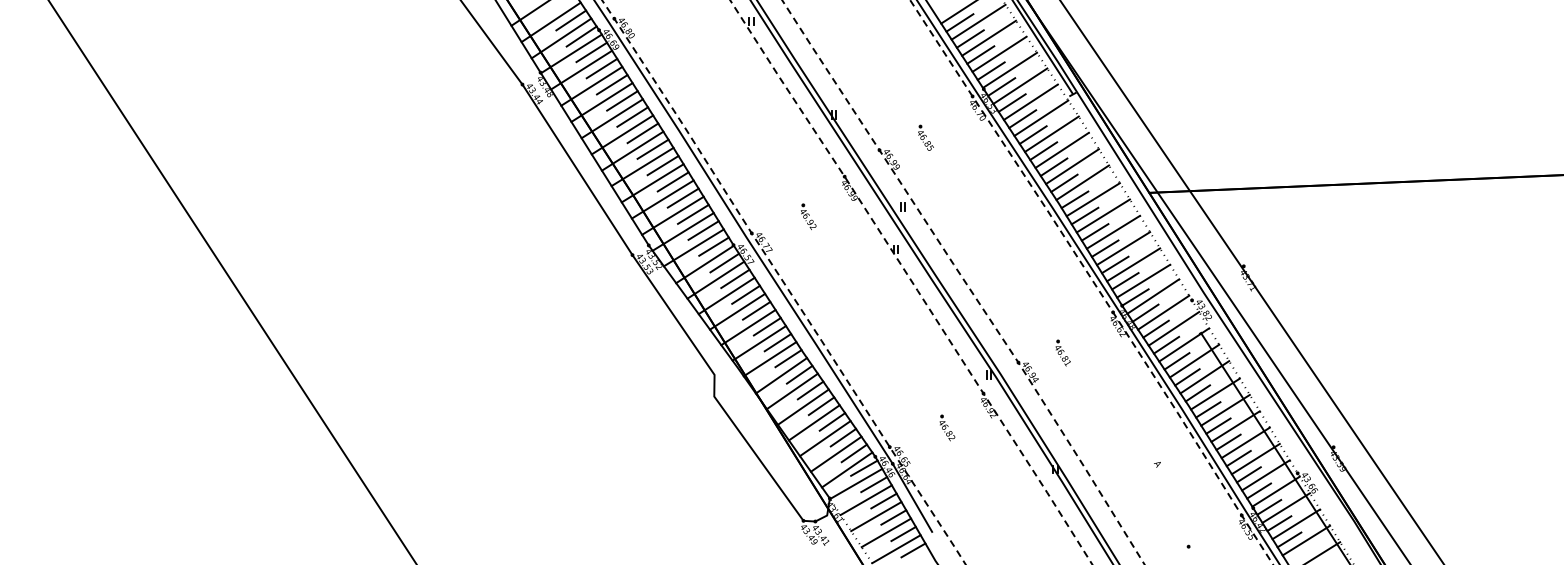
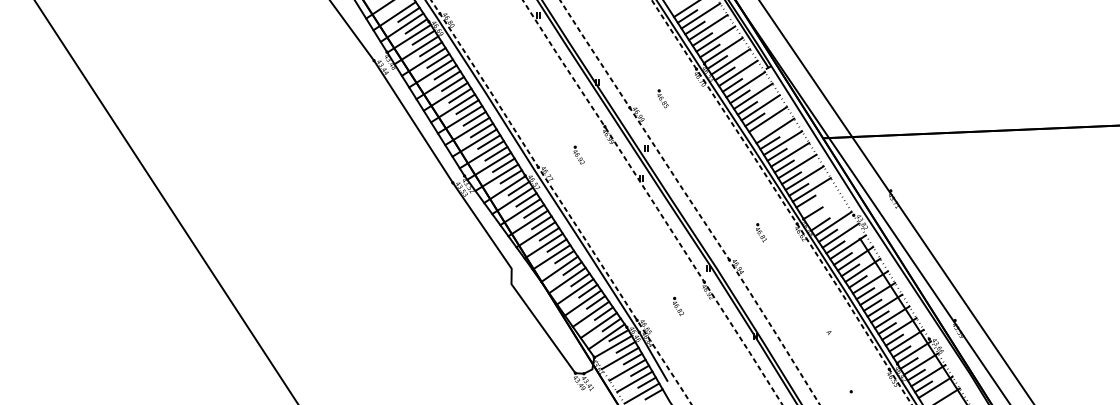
line: (1064, 182) -> (762, 130), removed
line: (1143, 280) -> (818, 201), removed
line: (1153, 296) -> (826, 212), removed
part: (1062, 352) -> (760, 232), moved

